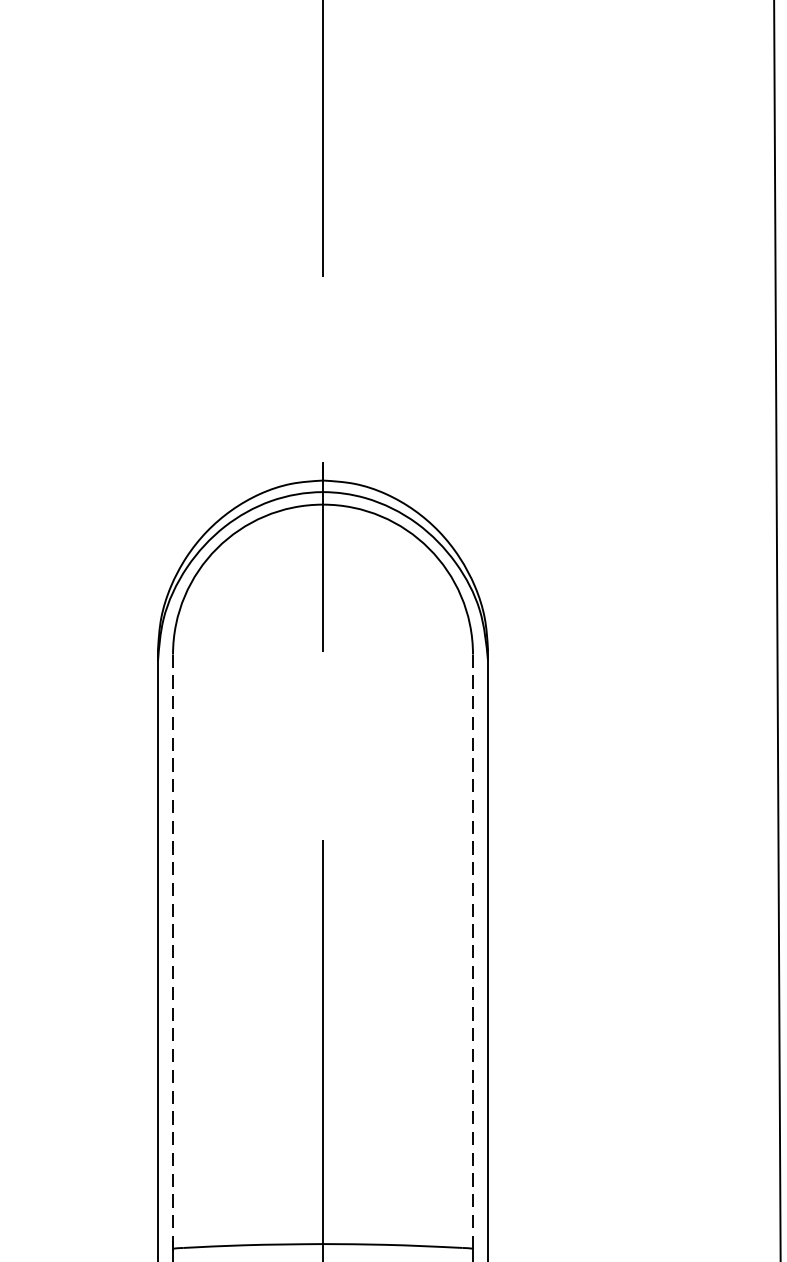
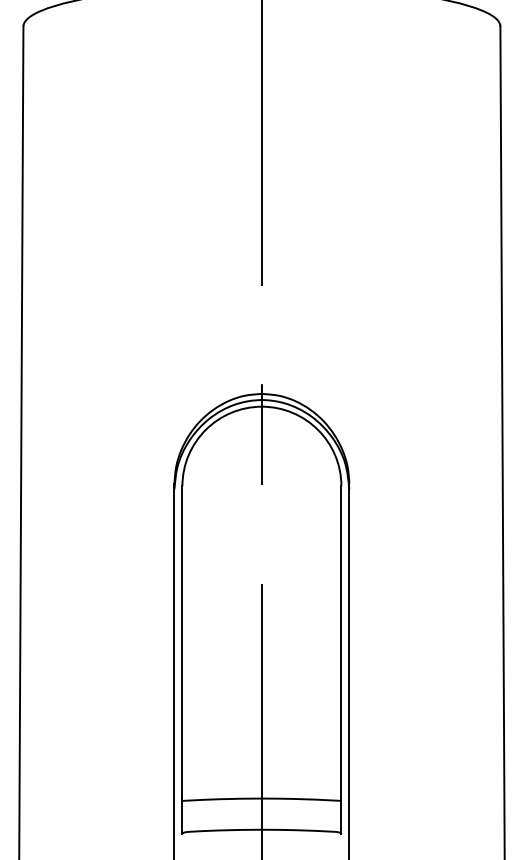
line: (173, 951) -> (182, 643), dashed -> solid
line: (473, 951) -> (341, 643), dashed -> solid

